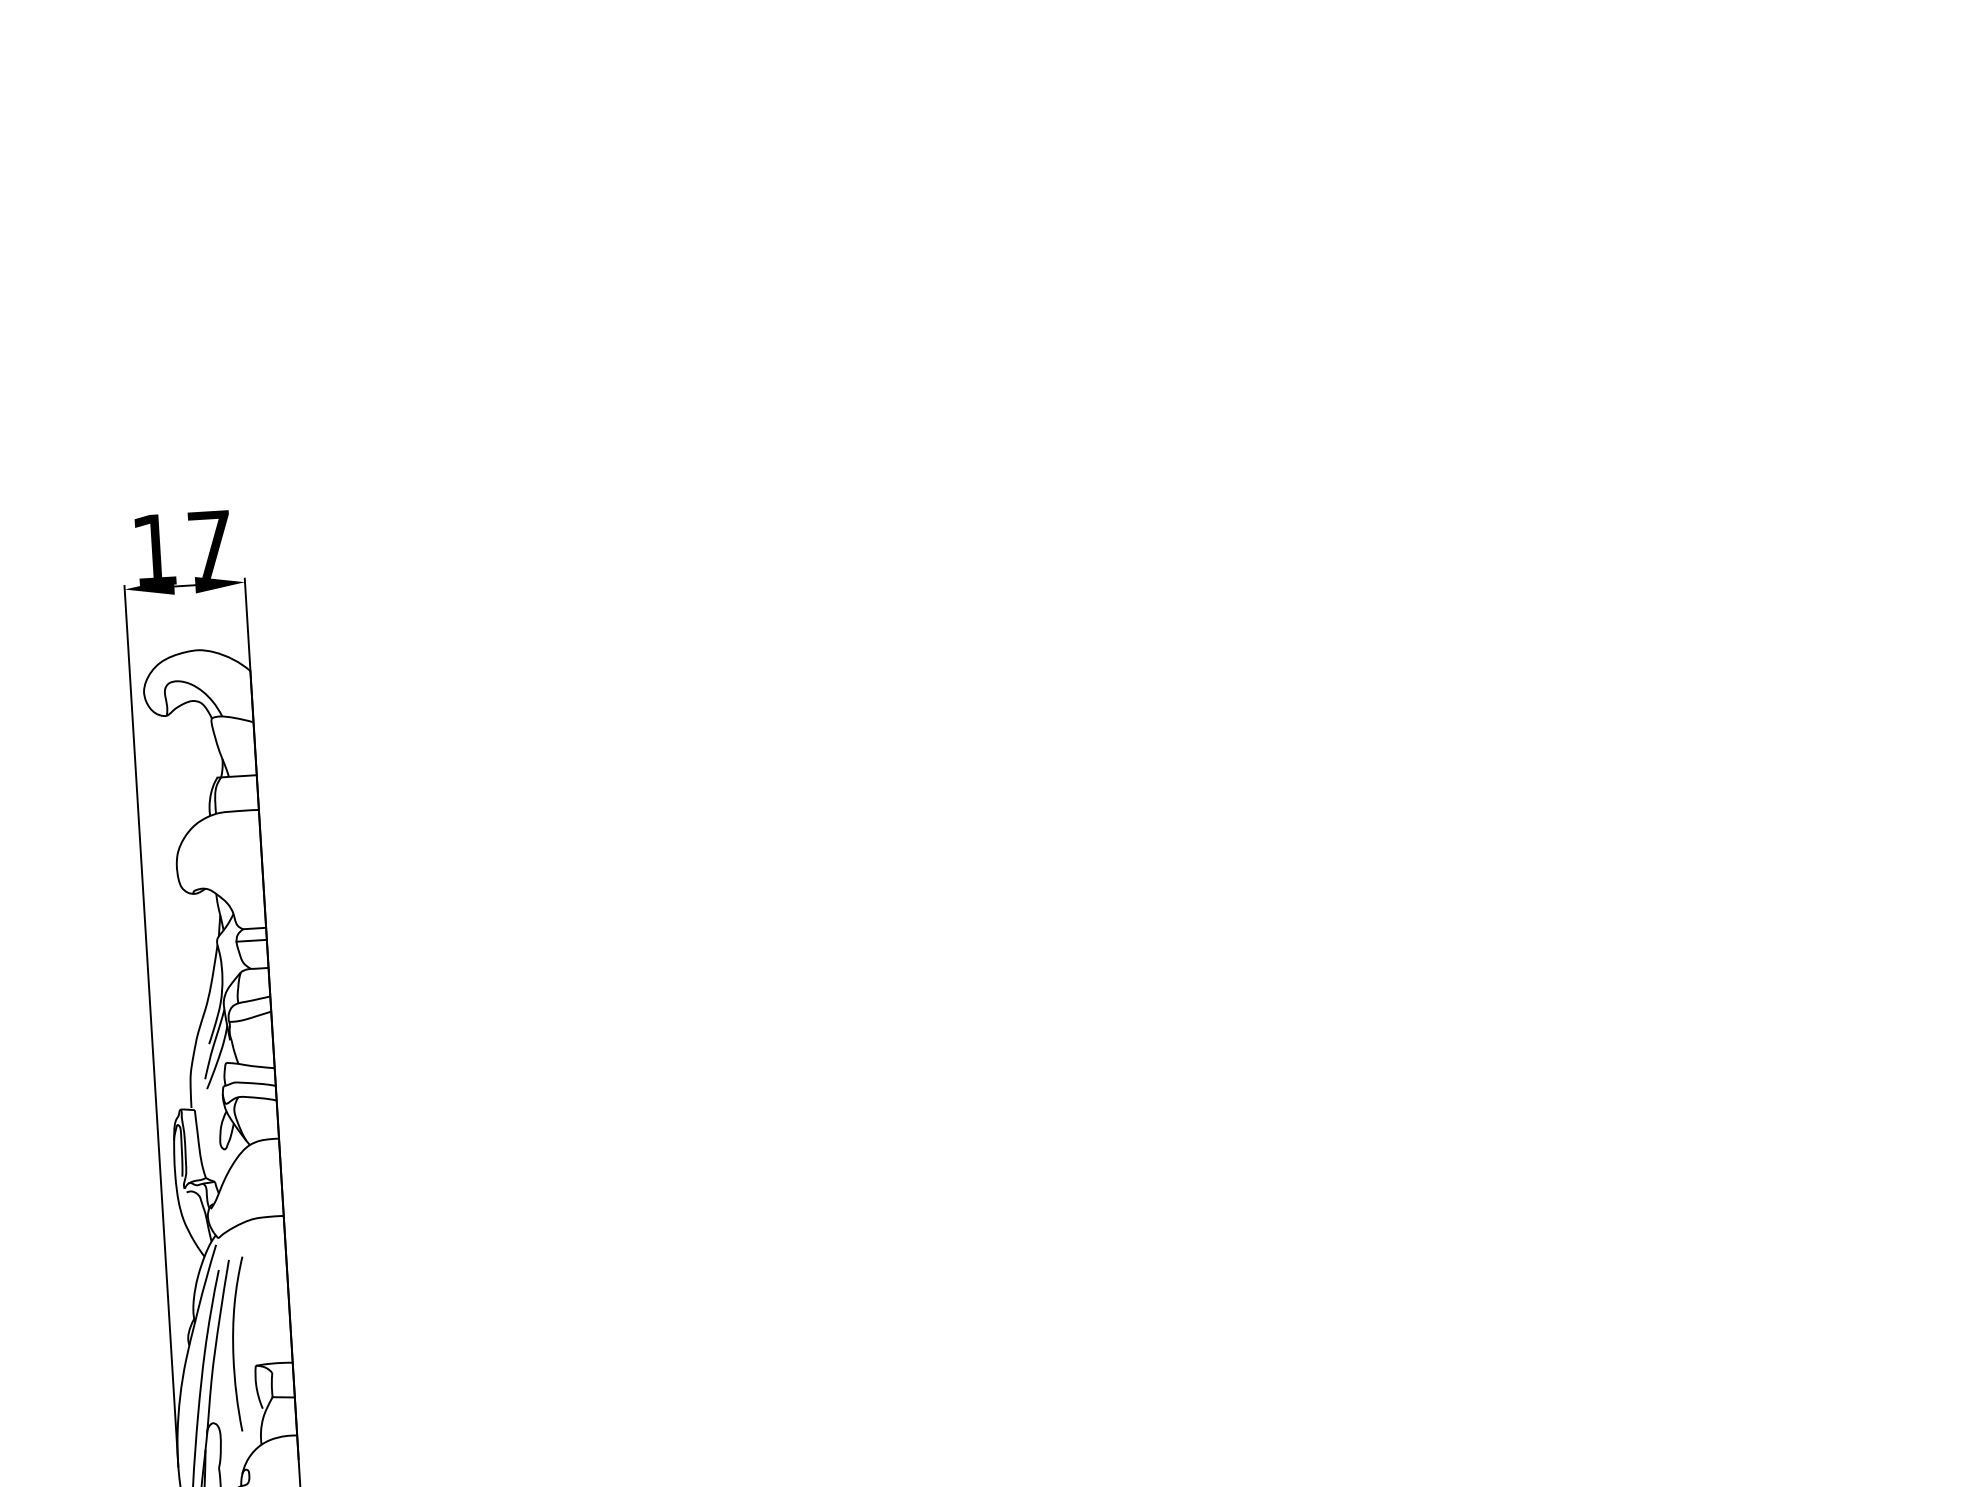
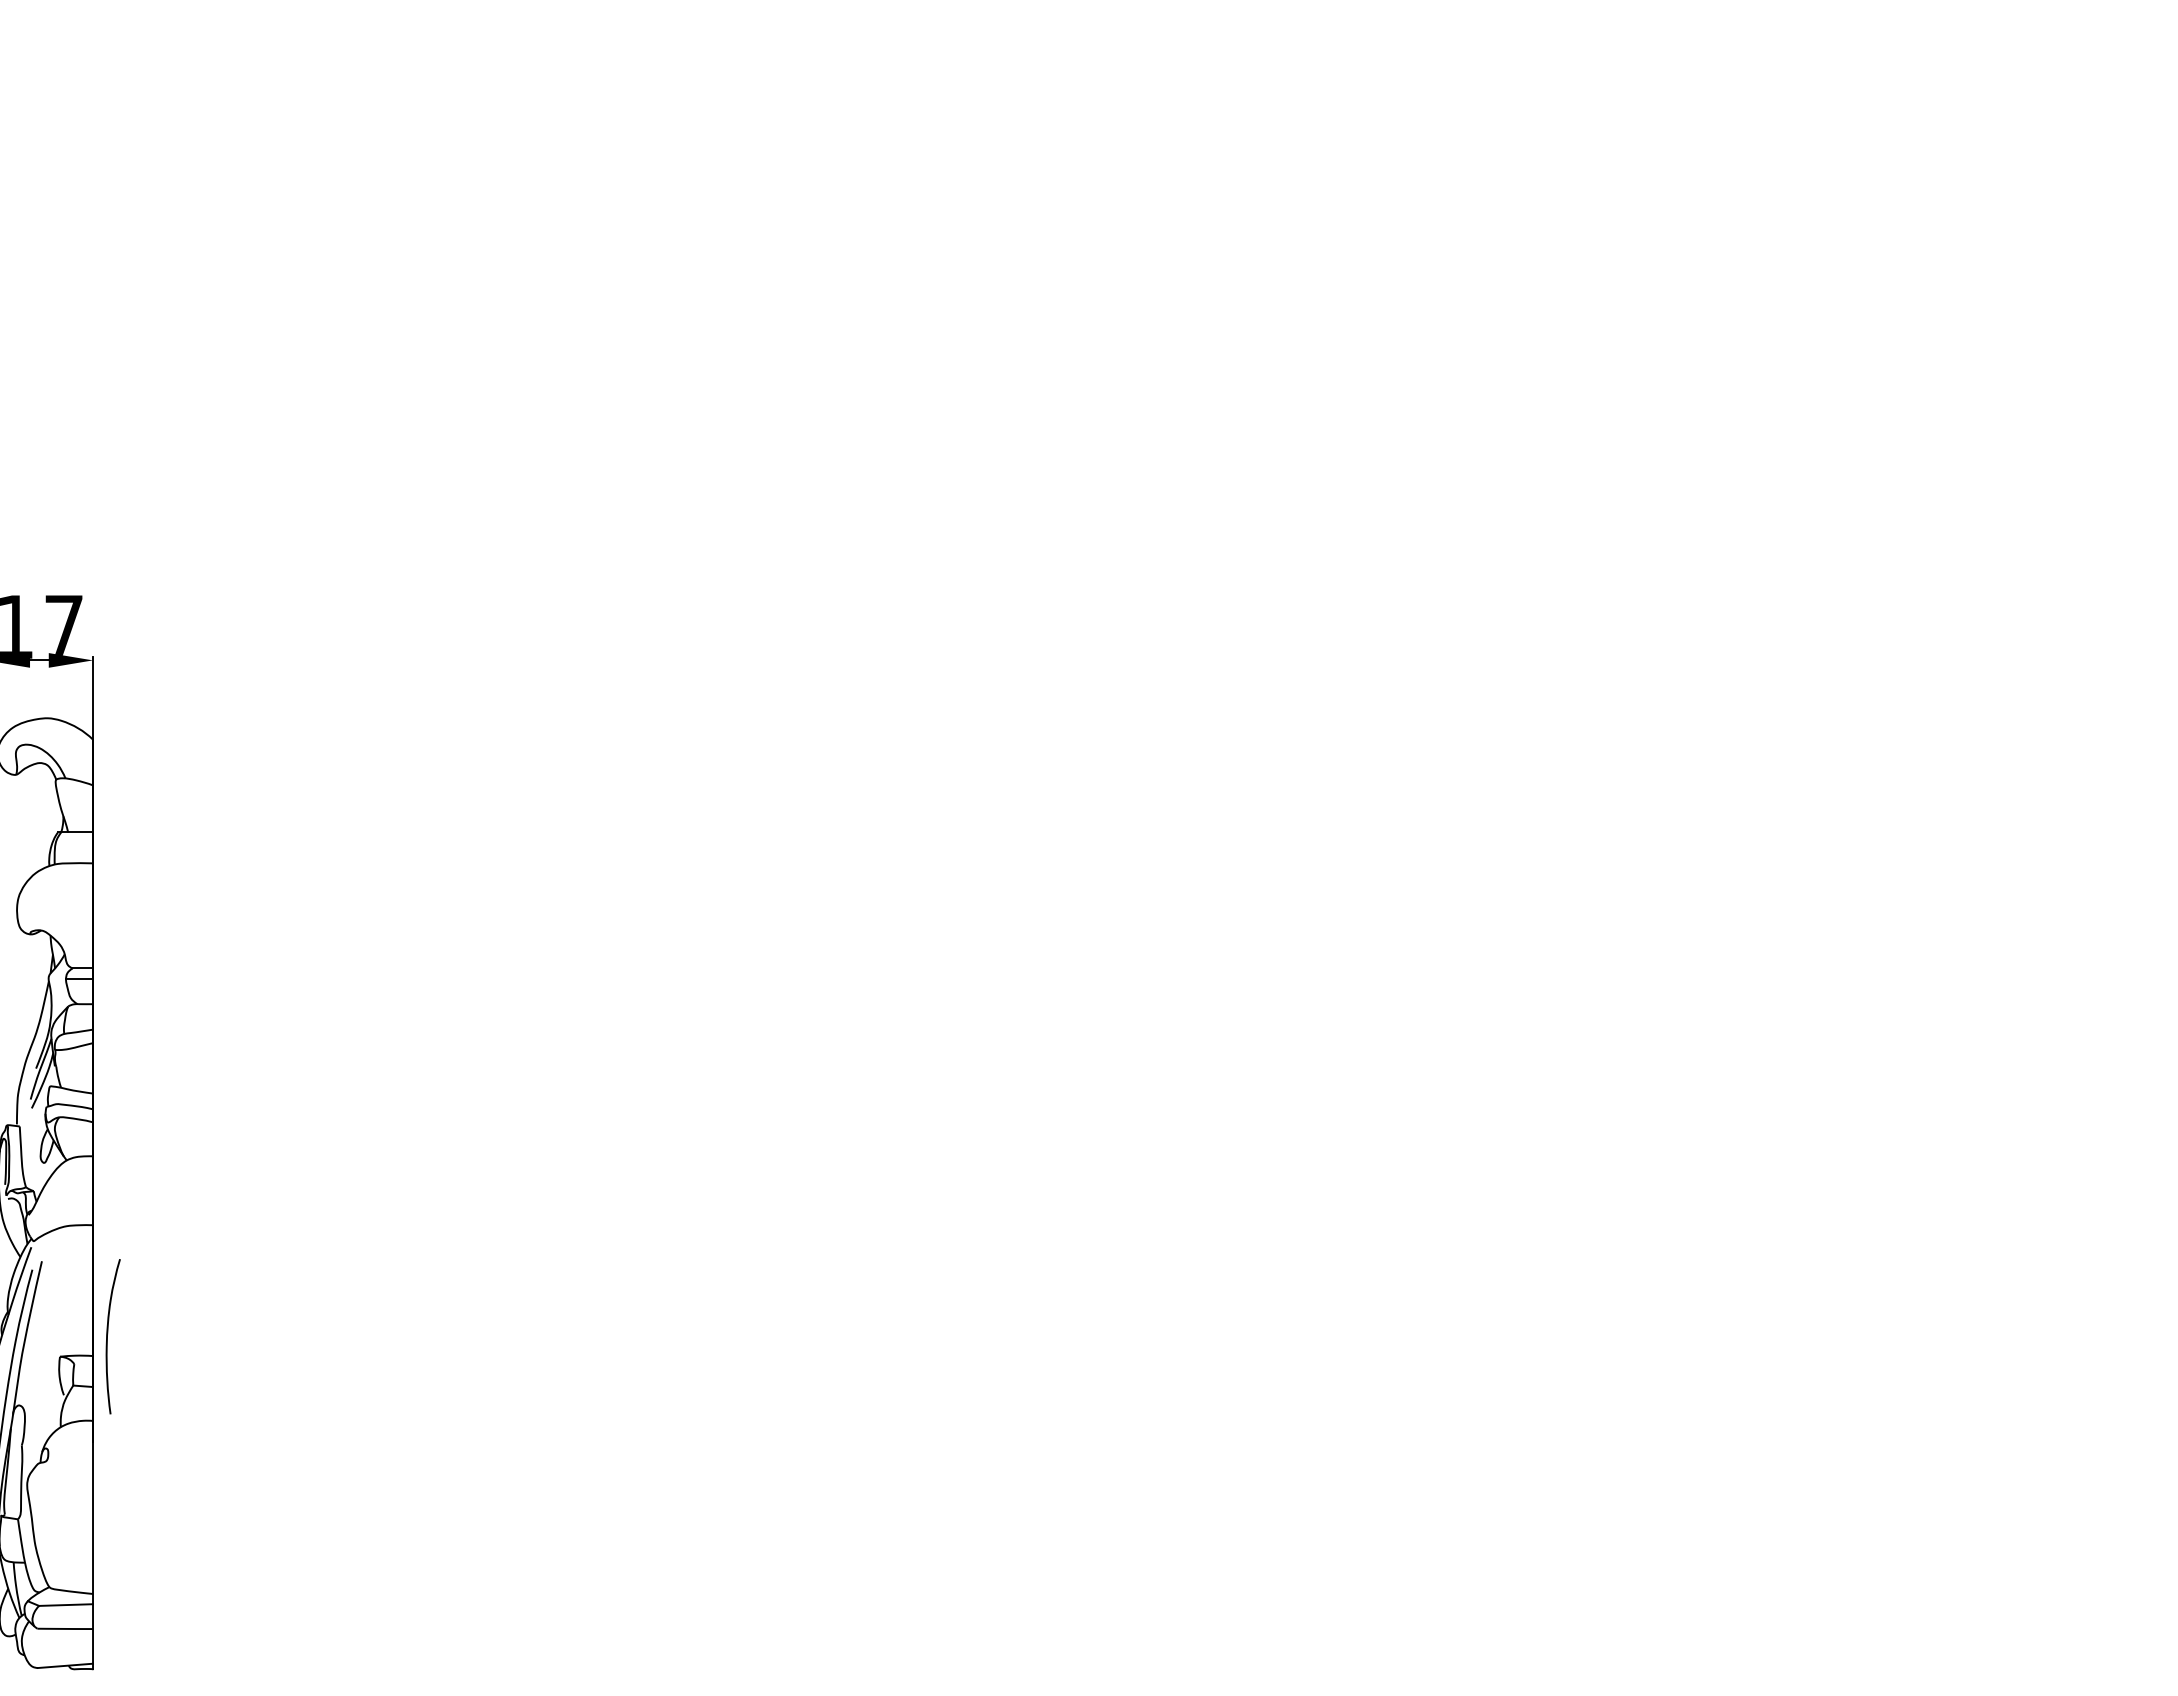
curve: (234, 1340) -> (108, 1333), moved

